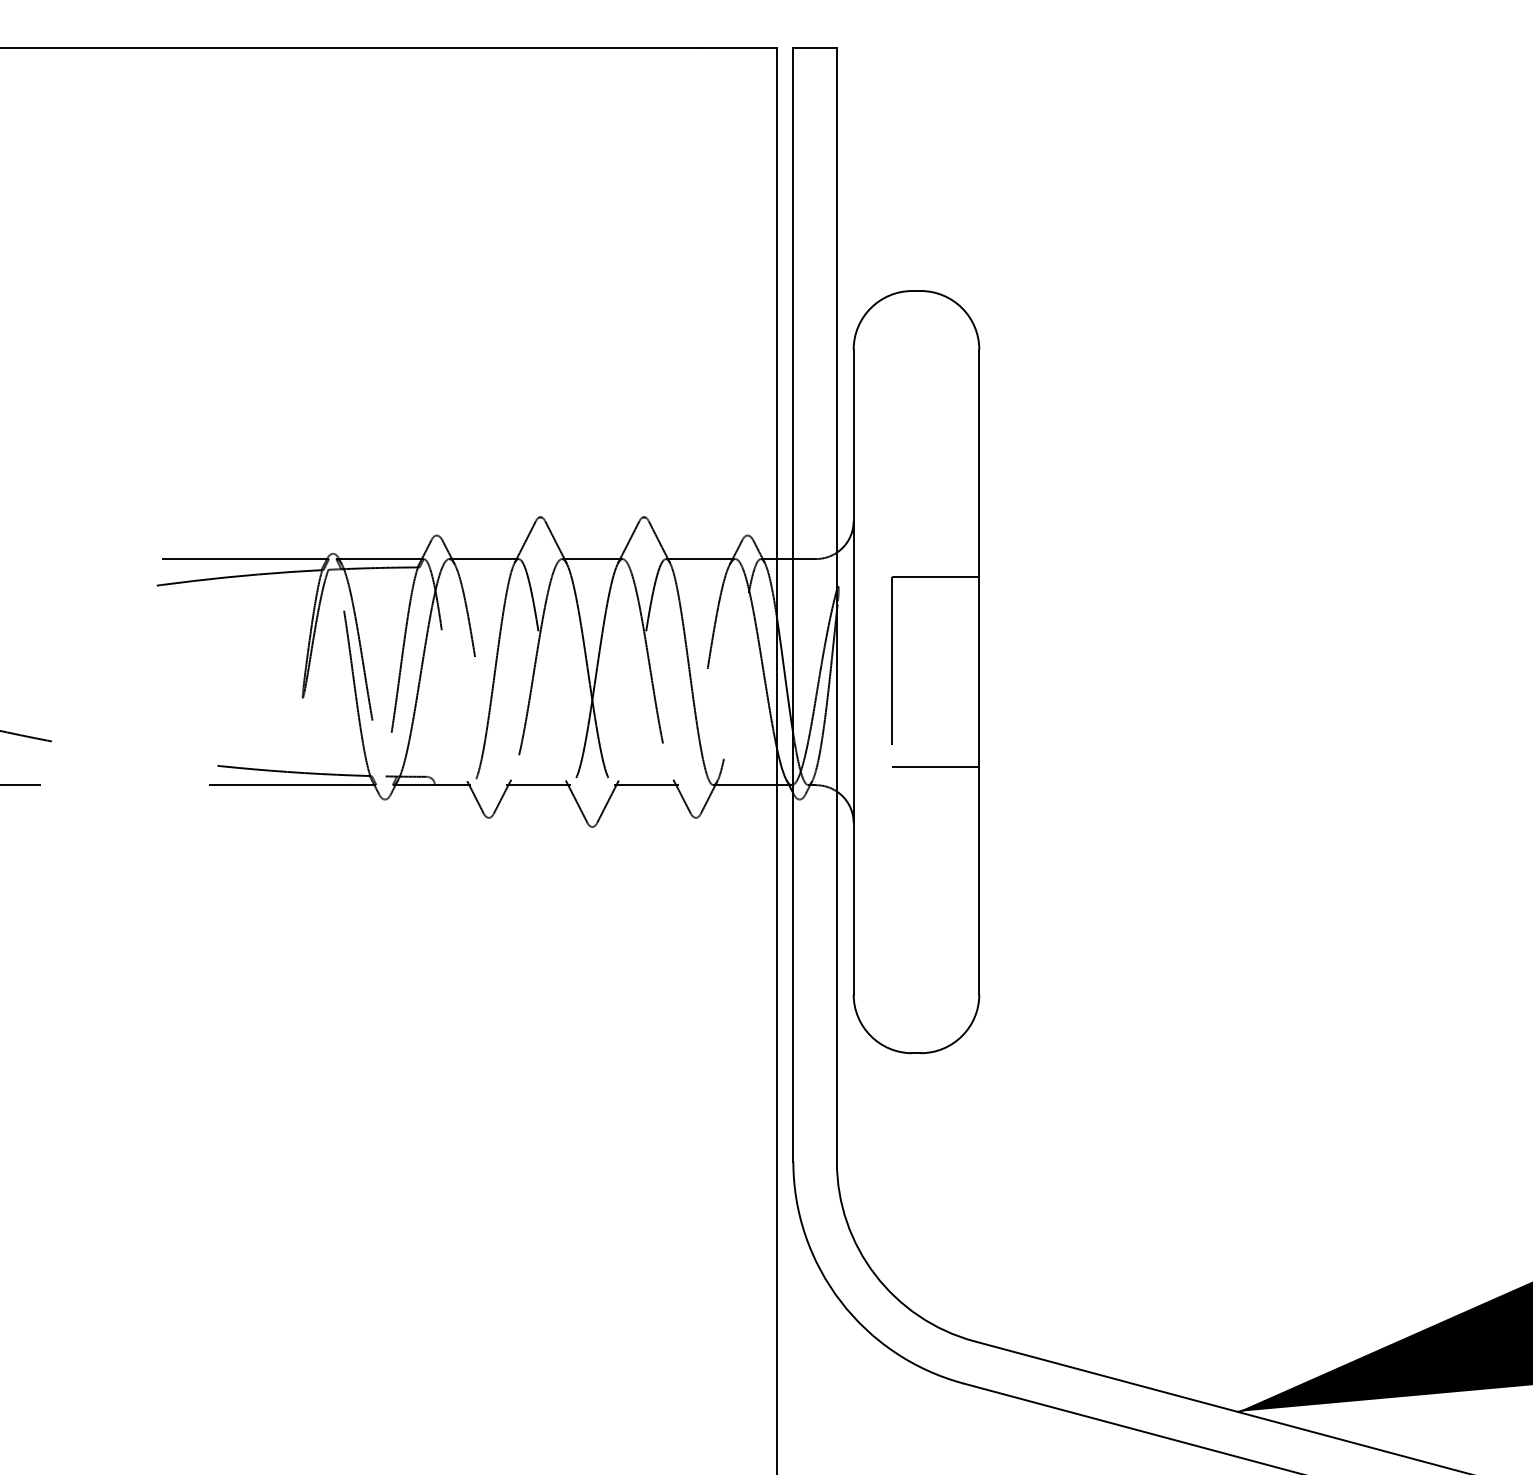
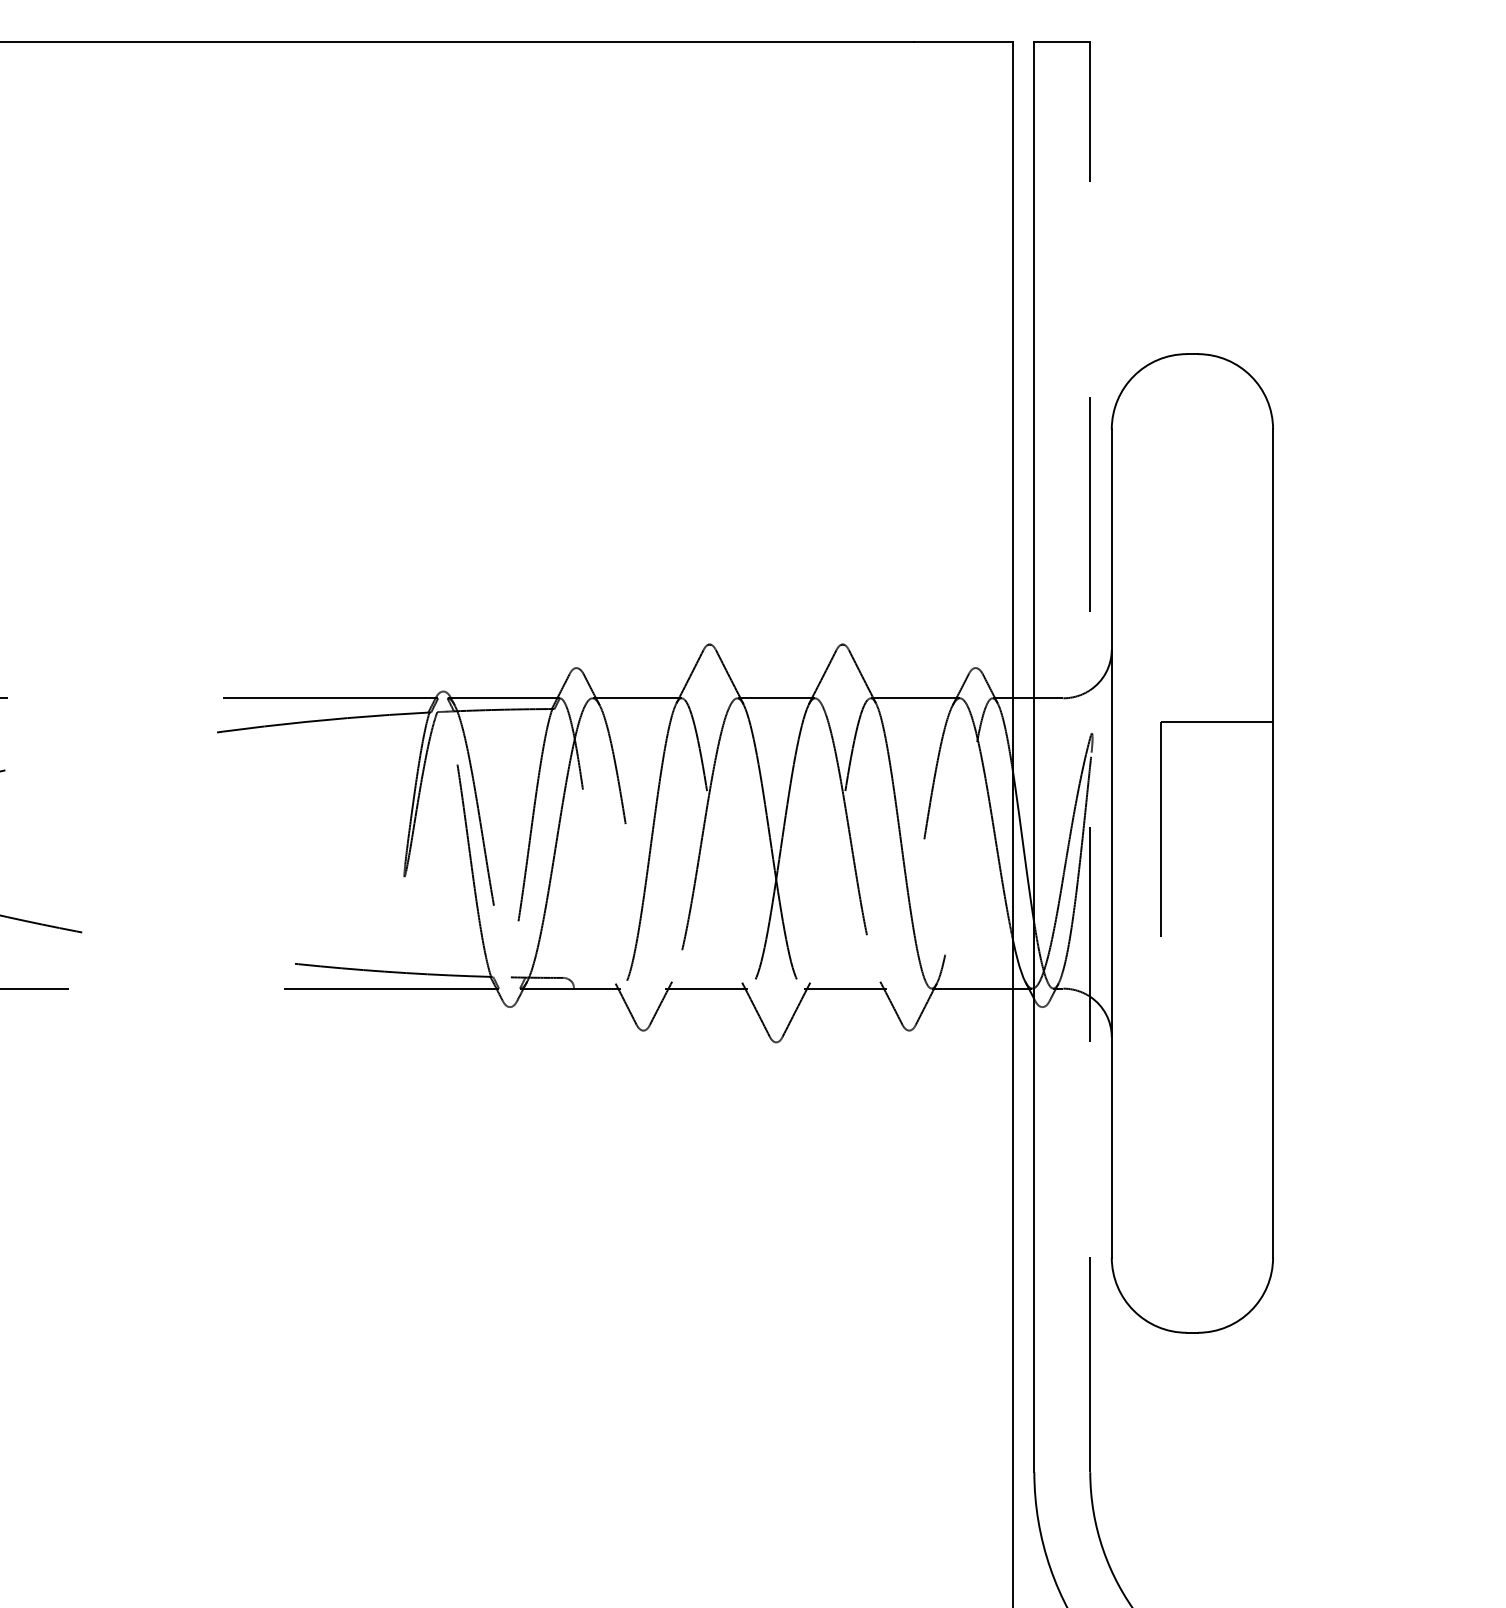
line: (836, 604) -> (1089, 756), solid -> dashed
line: (935, 766) -> (1216, 964), removed

